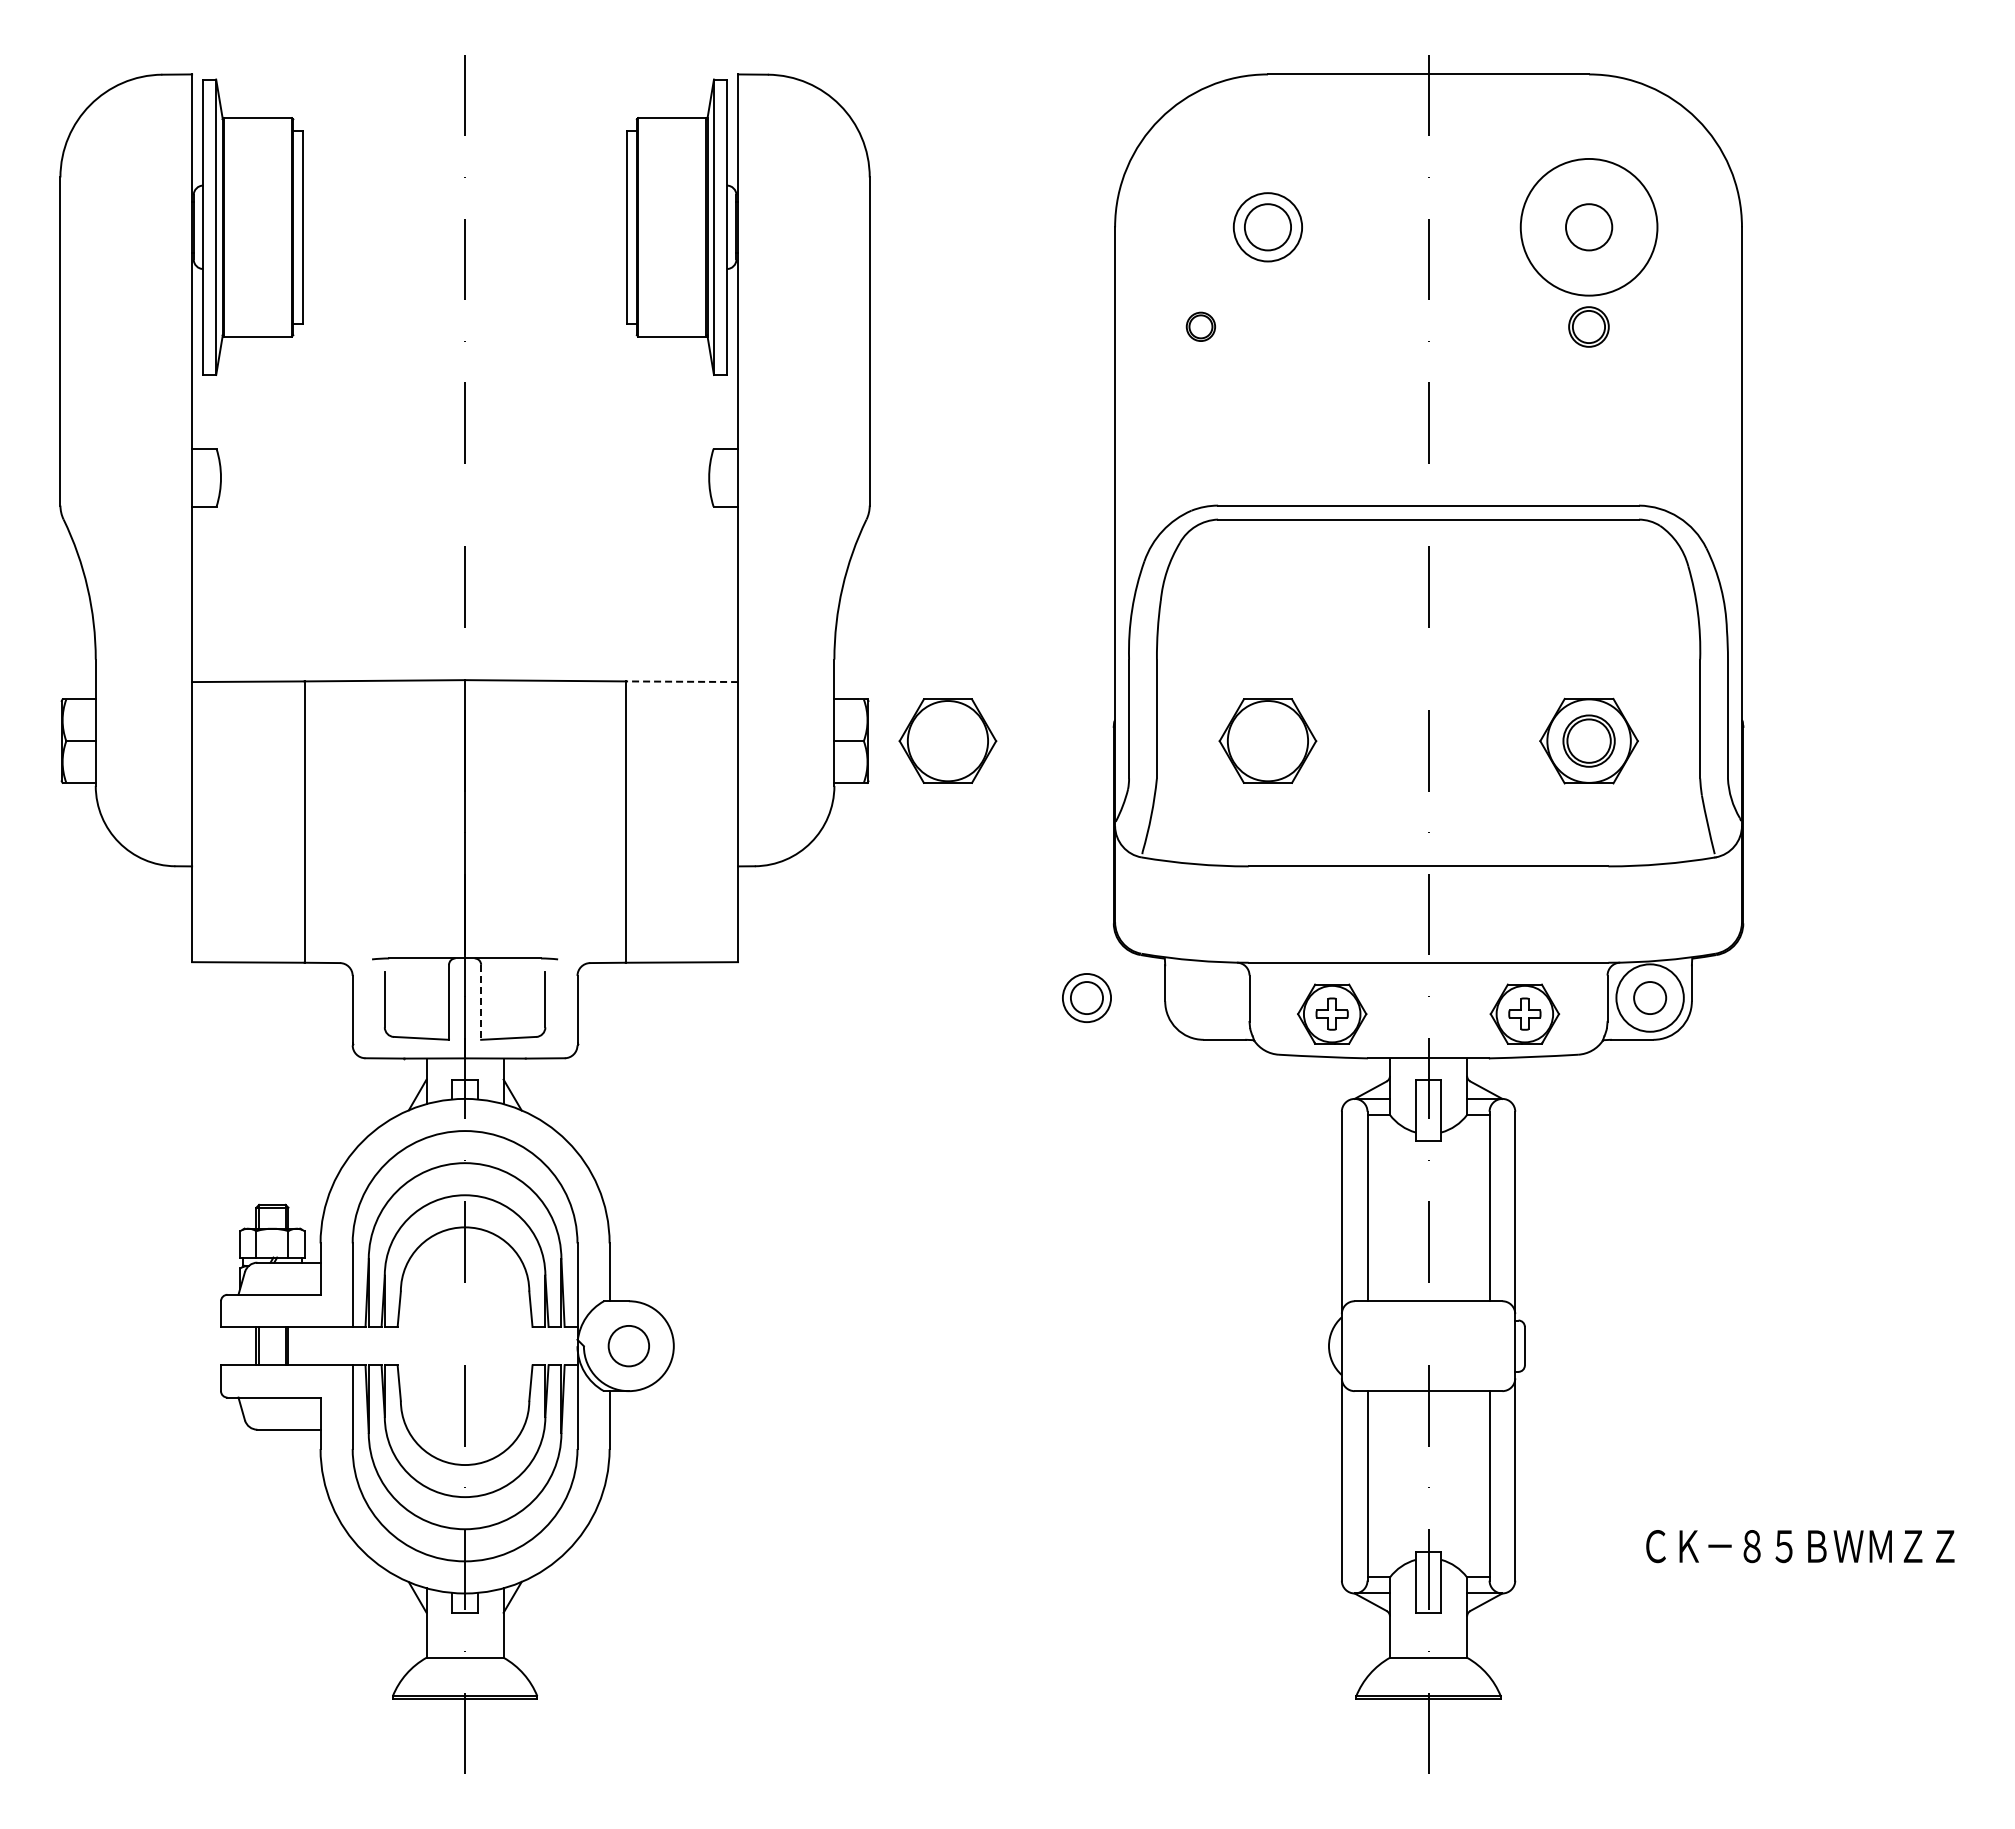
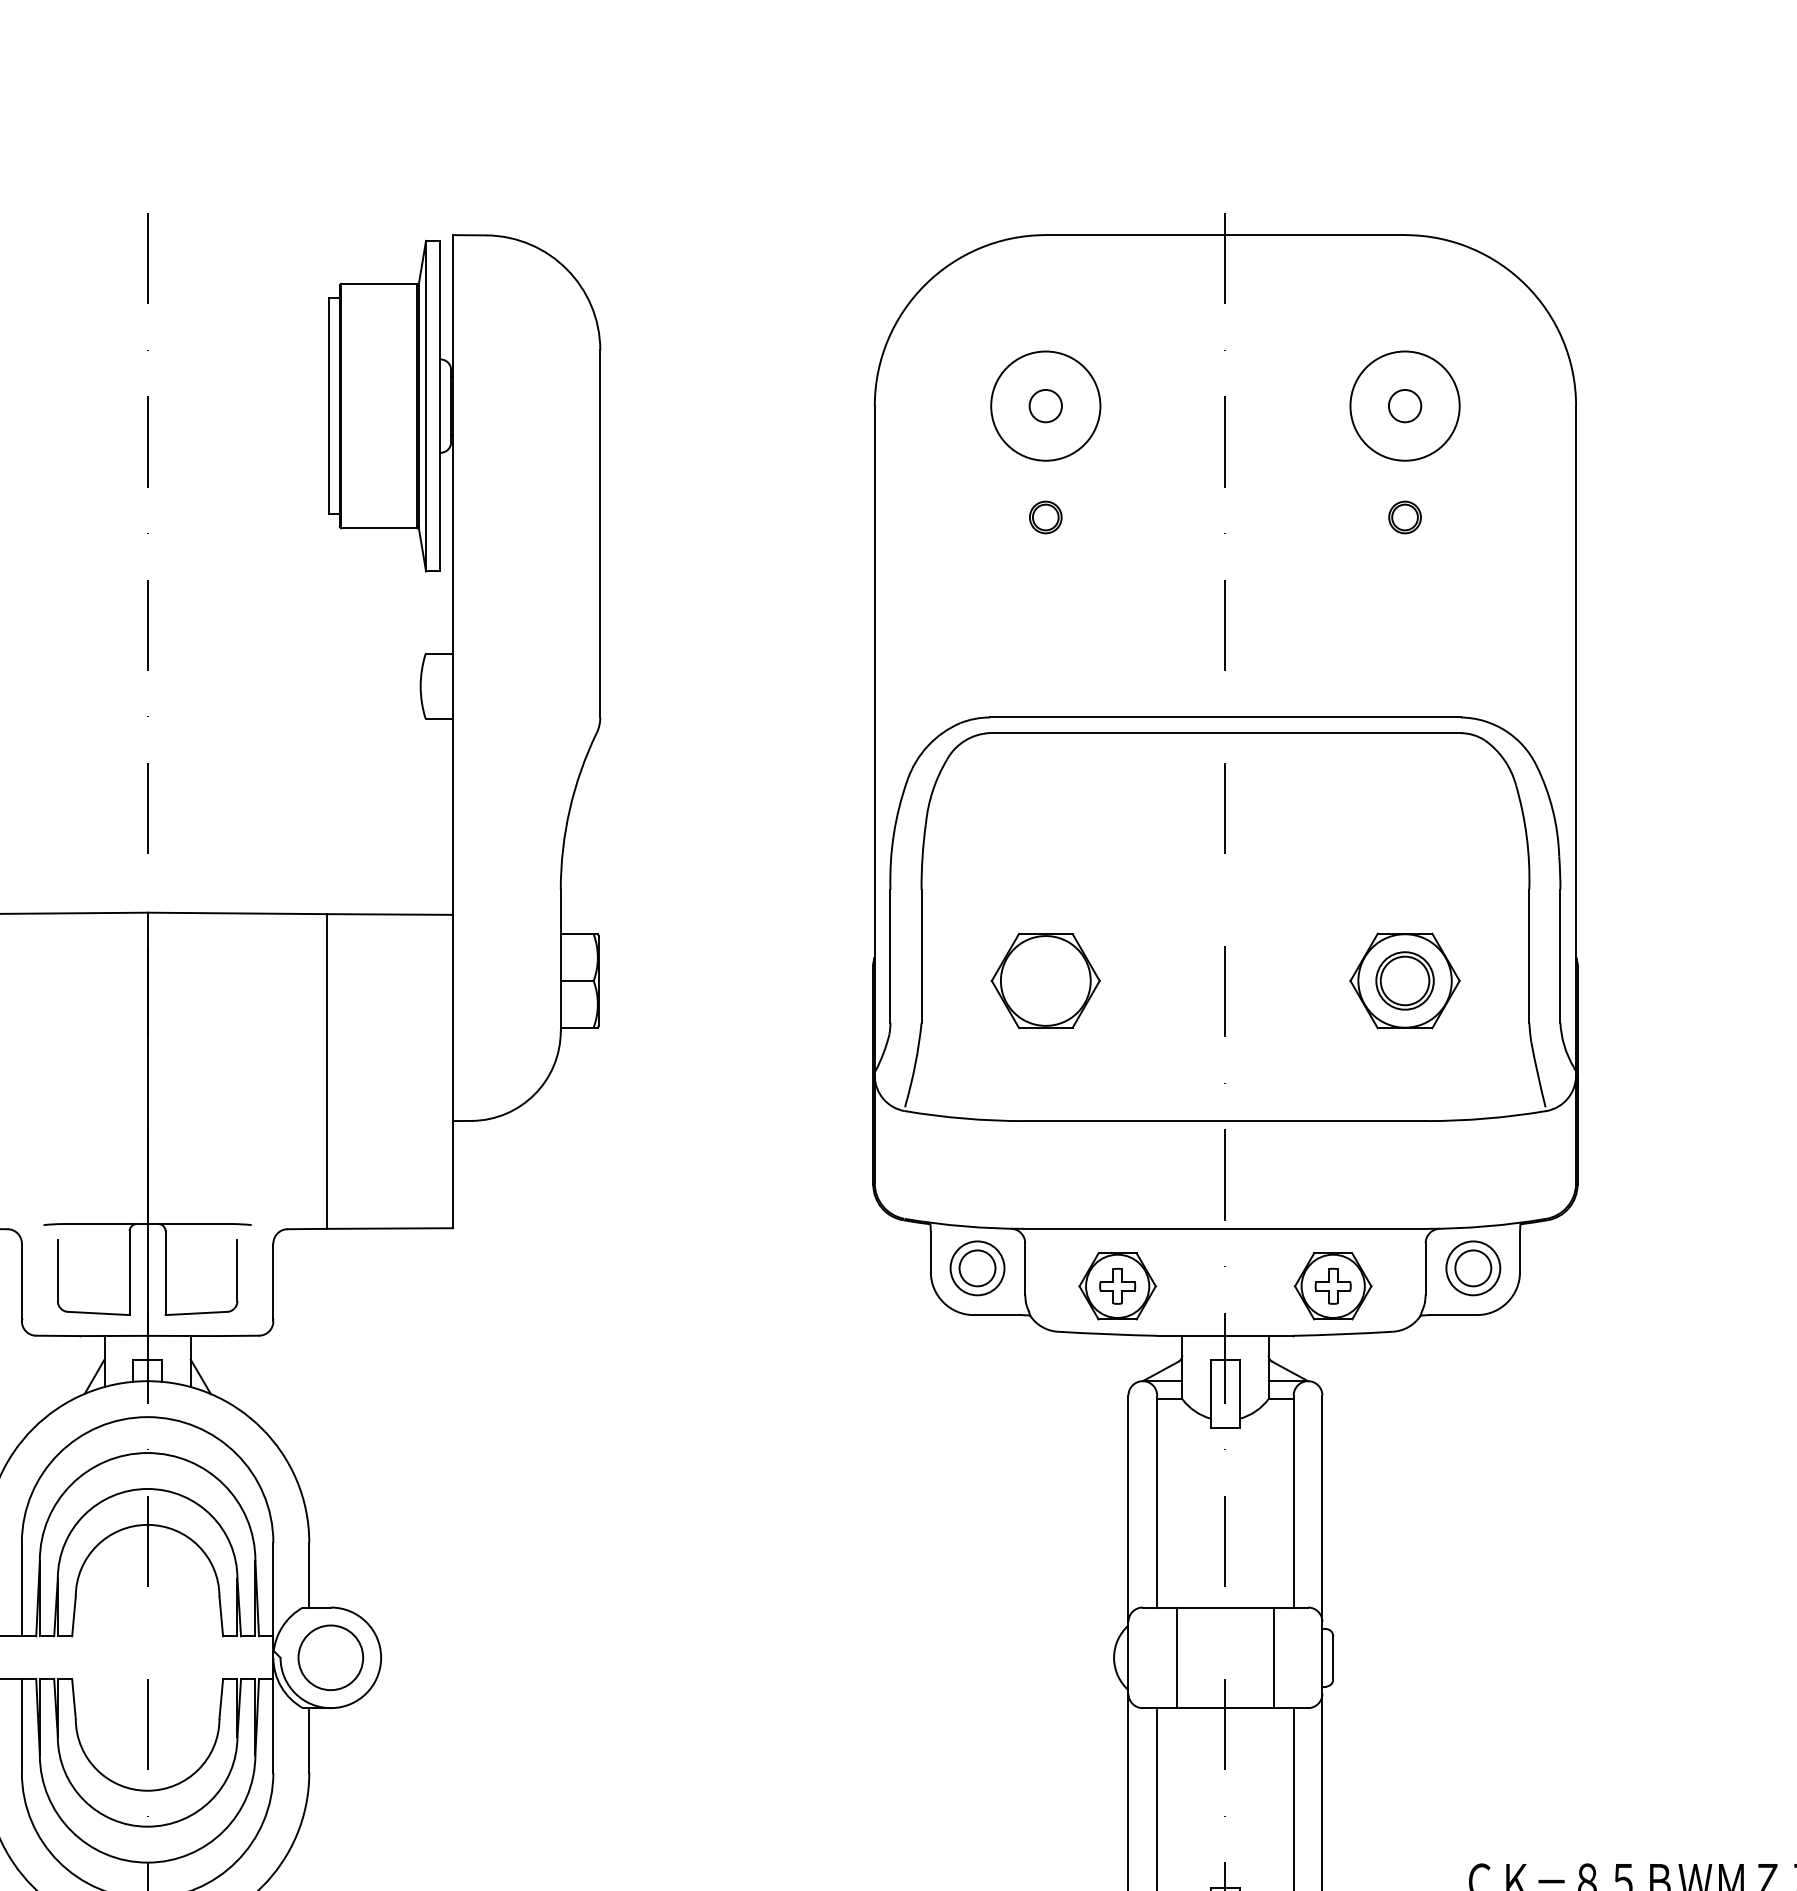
circle: (1267, 226) -> (1045, 405), size x0.62
circle: (1588, 226) -> (1404, 405), size x0.62
circle: (1267, 227) -> (1045, 406), size x1.43
circle: (1588, 227) -> (1404, 406), size x0.71
part: (1200, 326) -> (1045, 517), moved
part: (1589, 326) -> (1405, 517), size x0.71
line: (681, 681) -> (389, 914), dashed -> solid
part: (947, 740) -> (687, 980), removed
part: (1086, 997) -> (977, 1267), moved
circle: (1650, 997) -> (1473, 1267), size x0.71
line: (481, 1002) -> (165, 1273), dashed -> solid
circle: (628, 1345) -> (330, 1657), size x1.43
line: (1385, 1346) -> (1177, 1658), added
line: (1471, 1346) -> (1273, 1658), added

